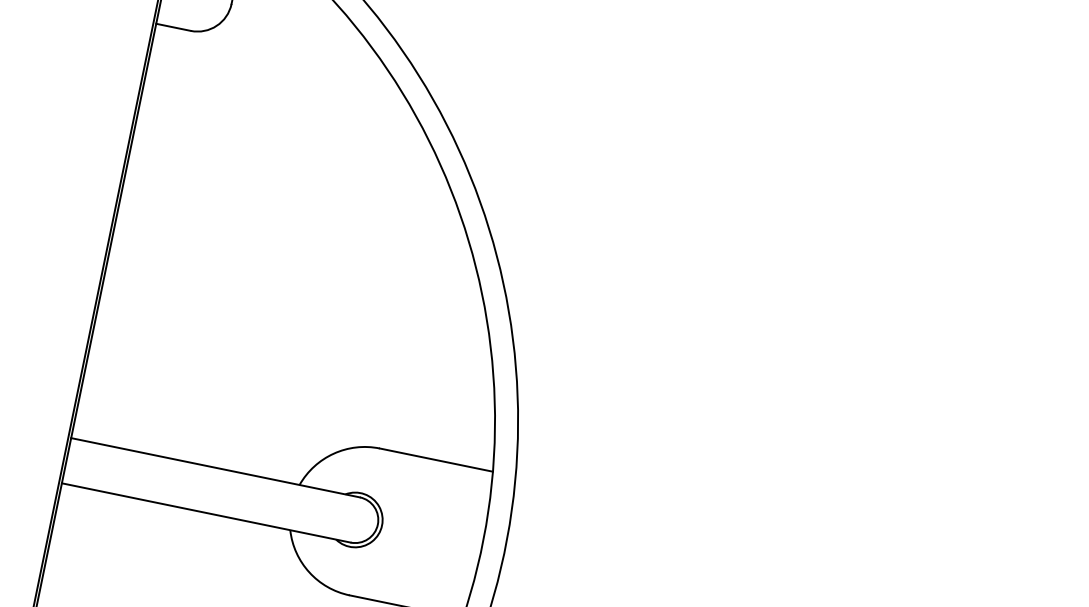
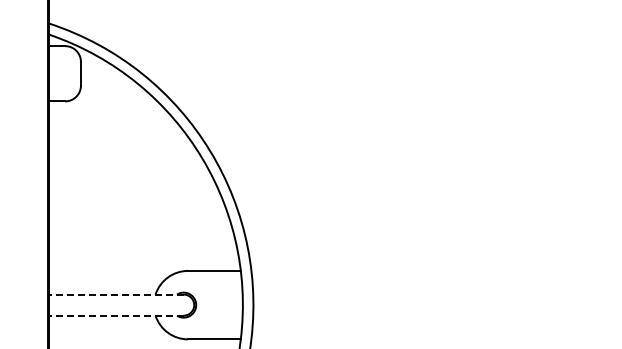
line: (213, 467) -> (115, 294), solid -> dashed
line: (204, 512) -> (115, 315), solid -> dashed

